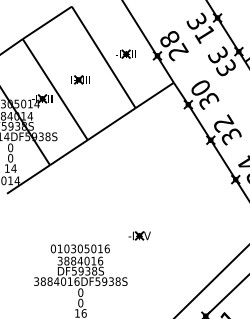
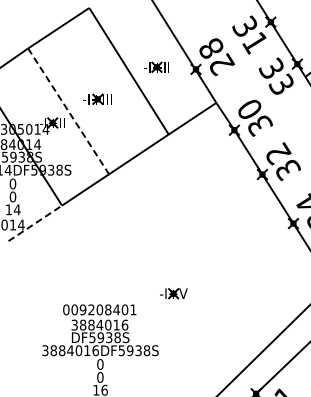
line: (55, 89) -> (68, 111), solid -> dashed
line: (28, 179) -> (35, 223), solid -> dashed
text: (83, 248) -> (103, 309), 010305016 -> 009208401

